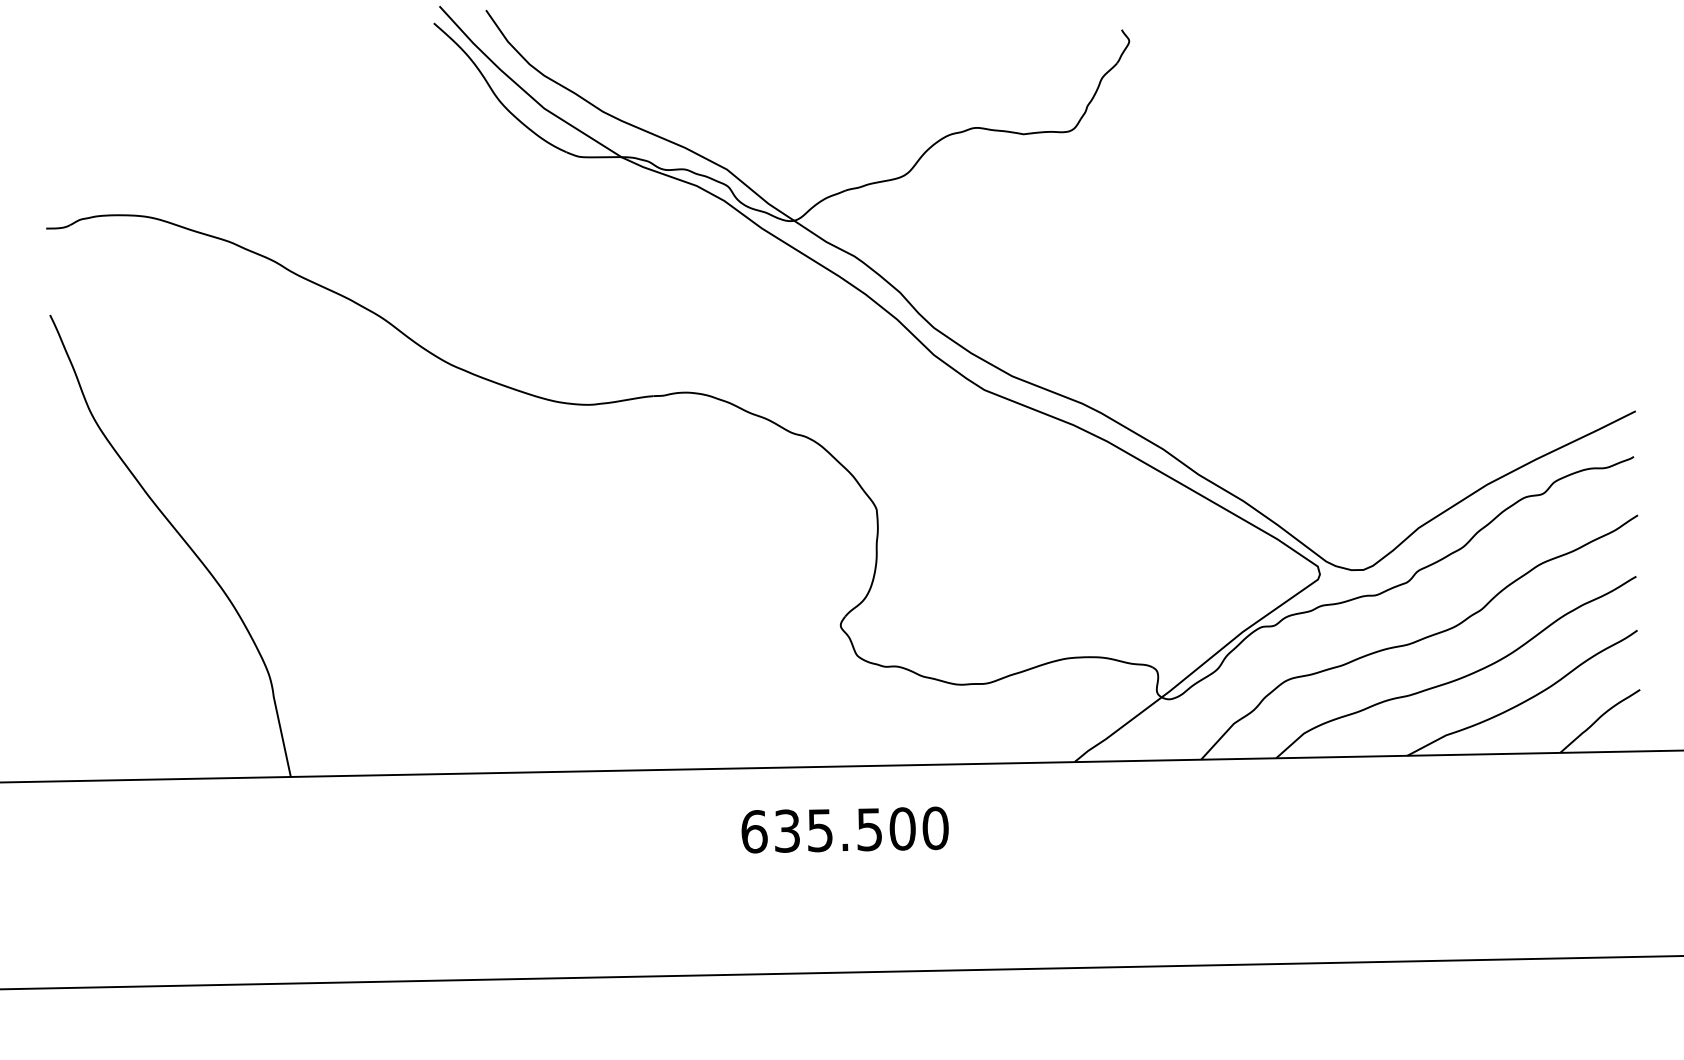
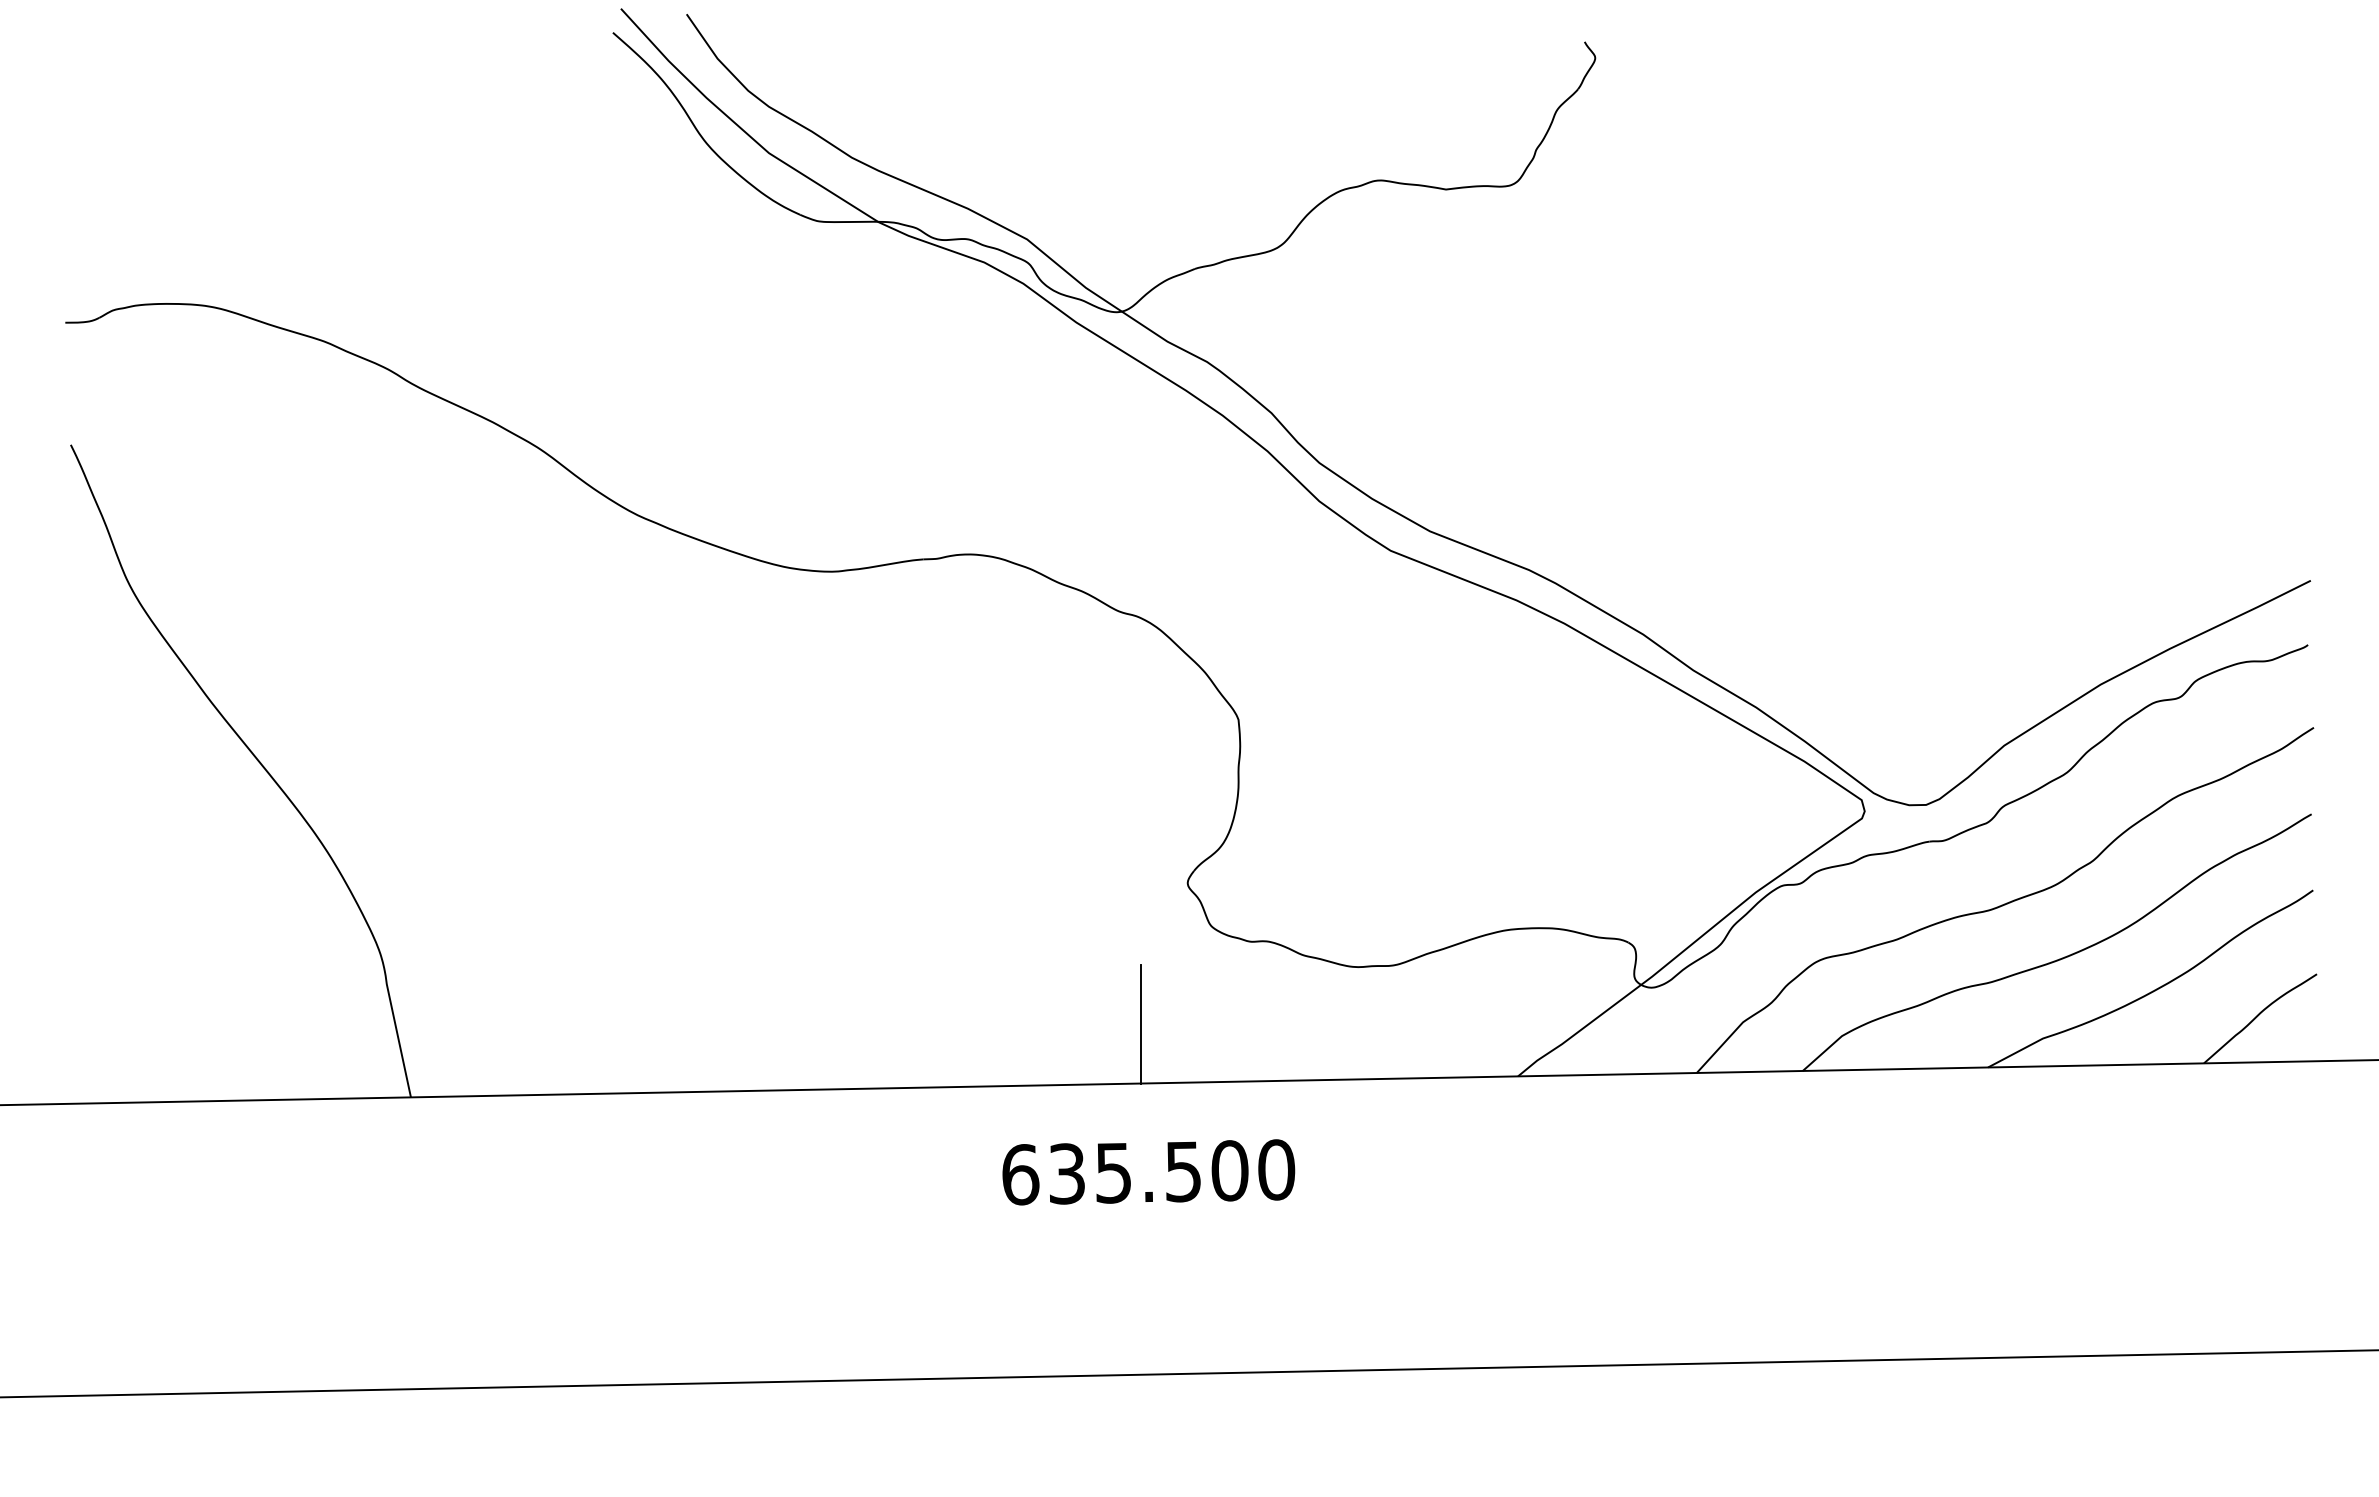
line: (807, 725) -> (1140, 1024), added
text: (844, 829) -> (1147, 1171), moved

